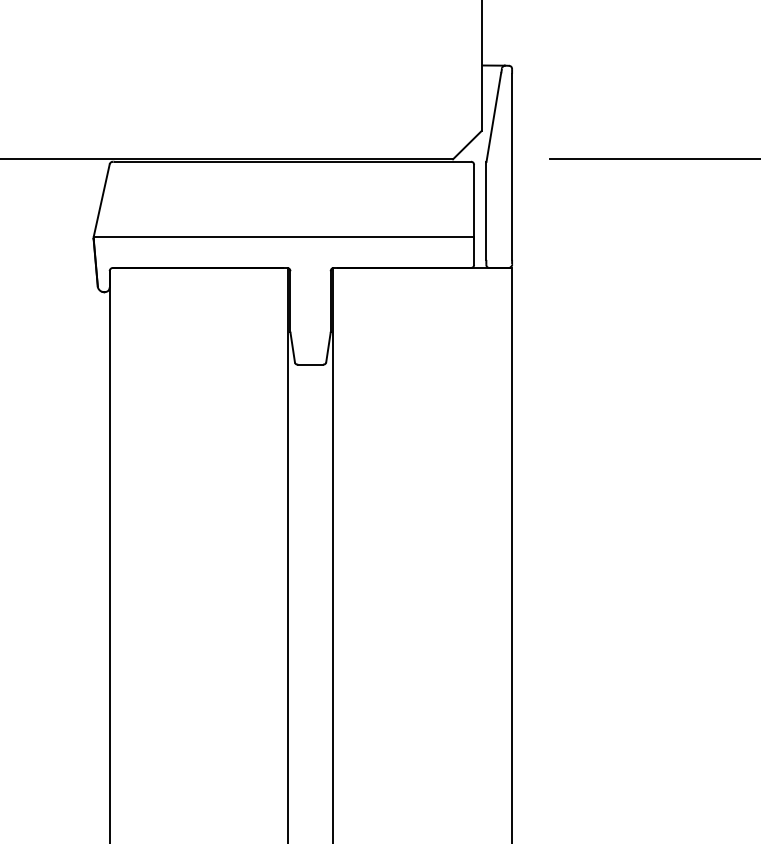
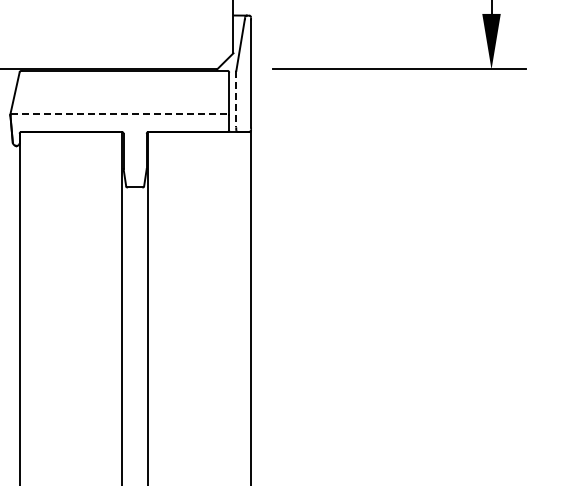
line: (486, 211) -> (236, 99), solid -> dashed
line: (285, 237) -> (120, 114), solid -> dashed

